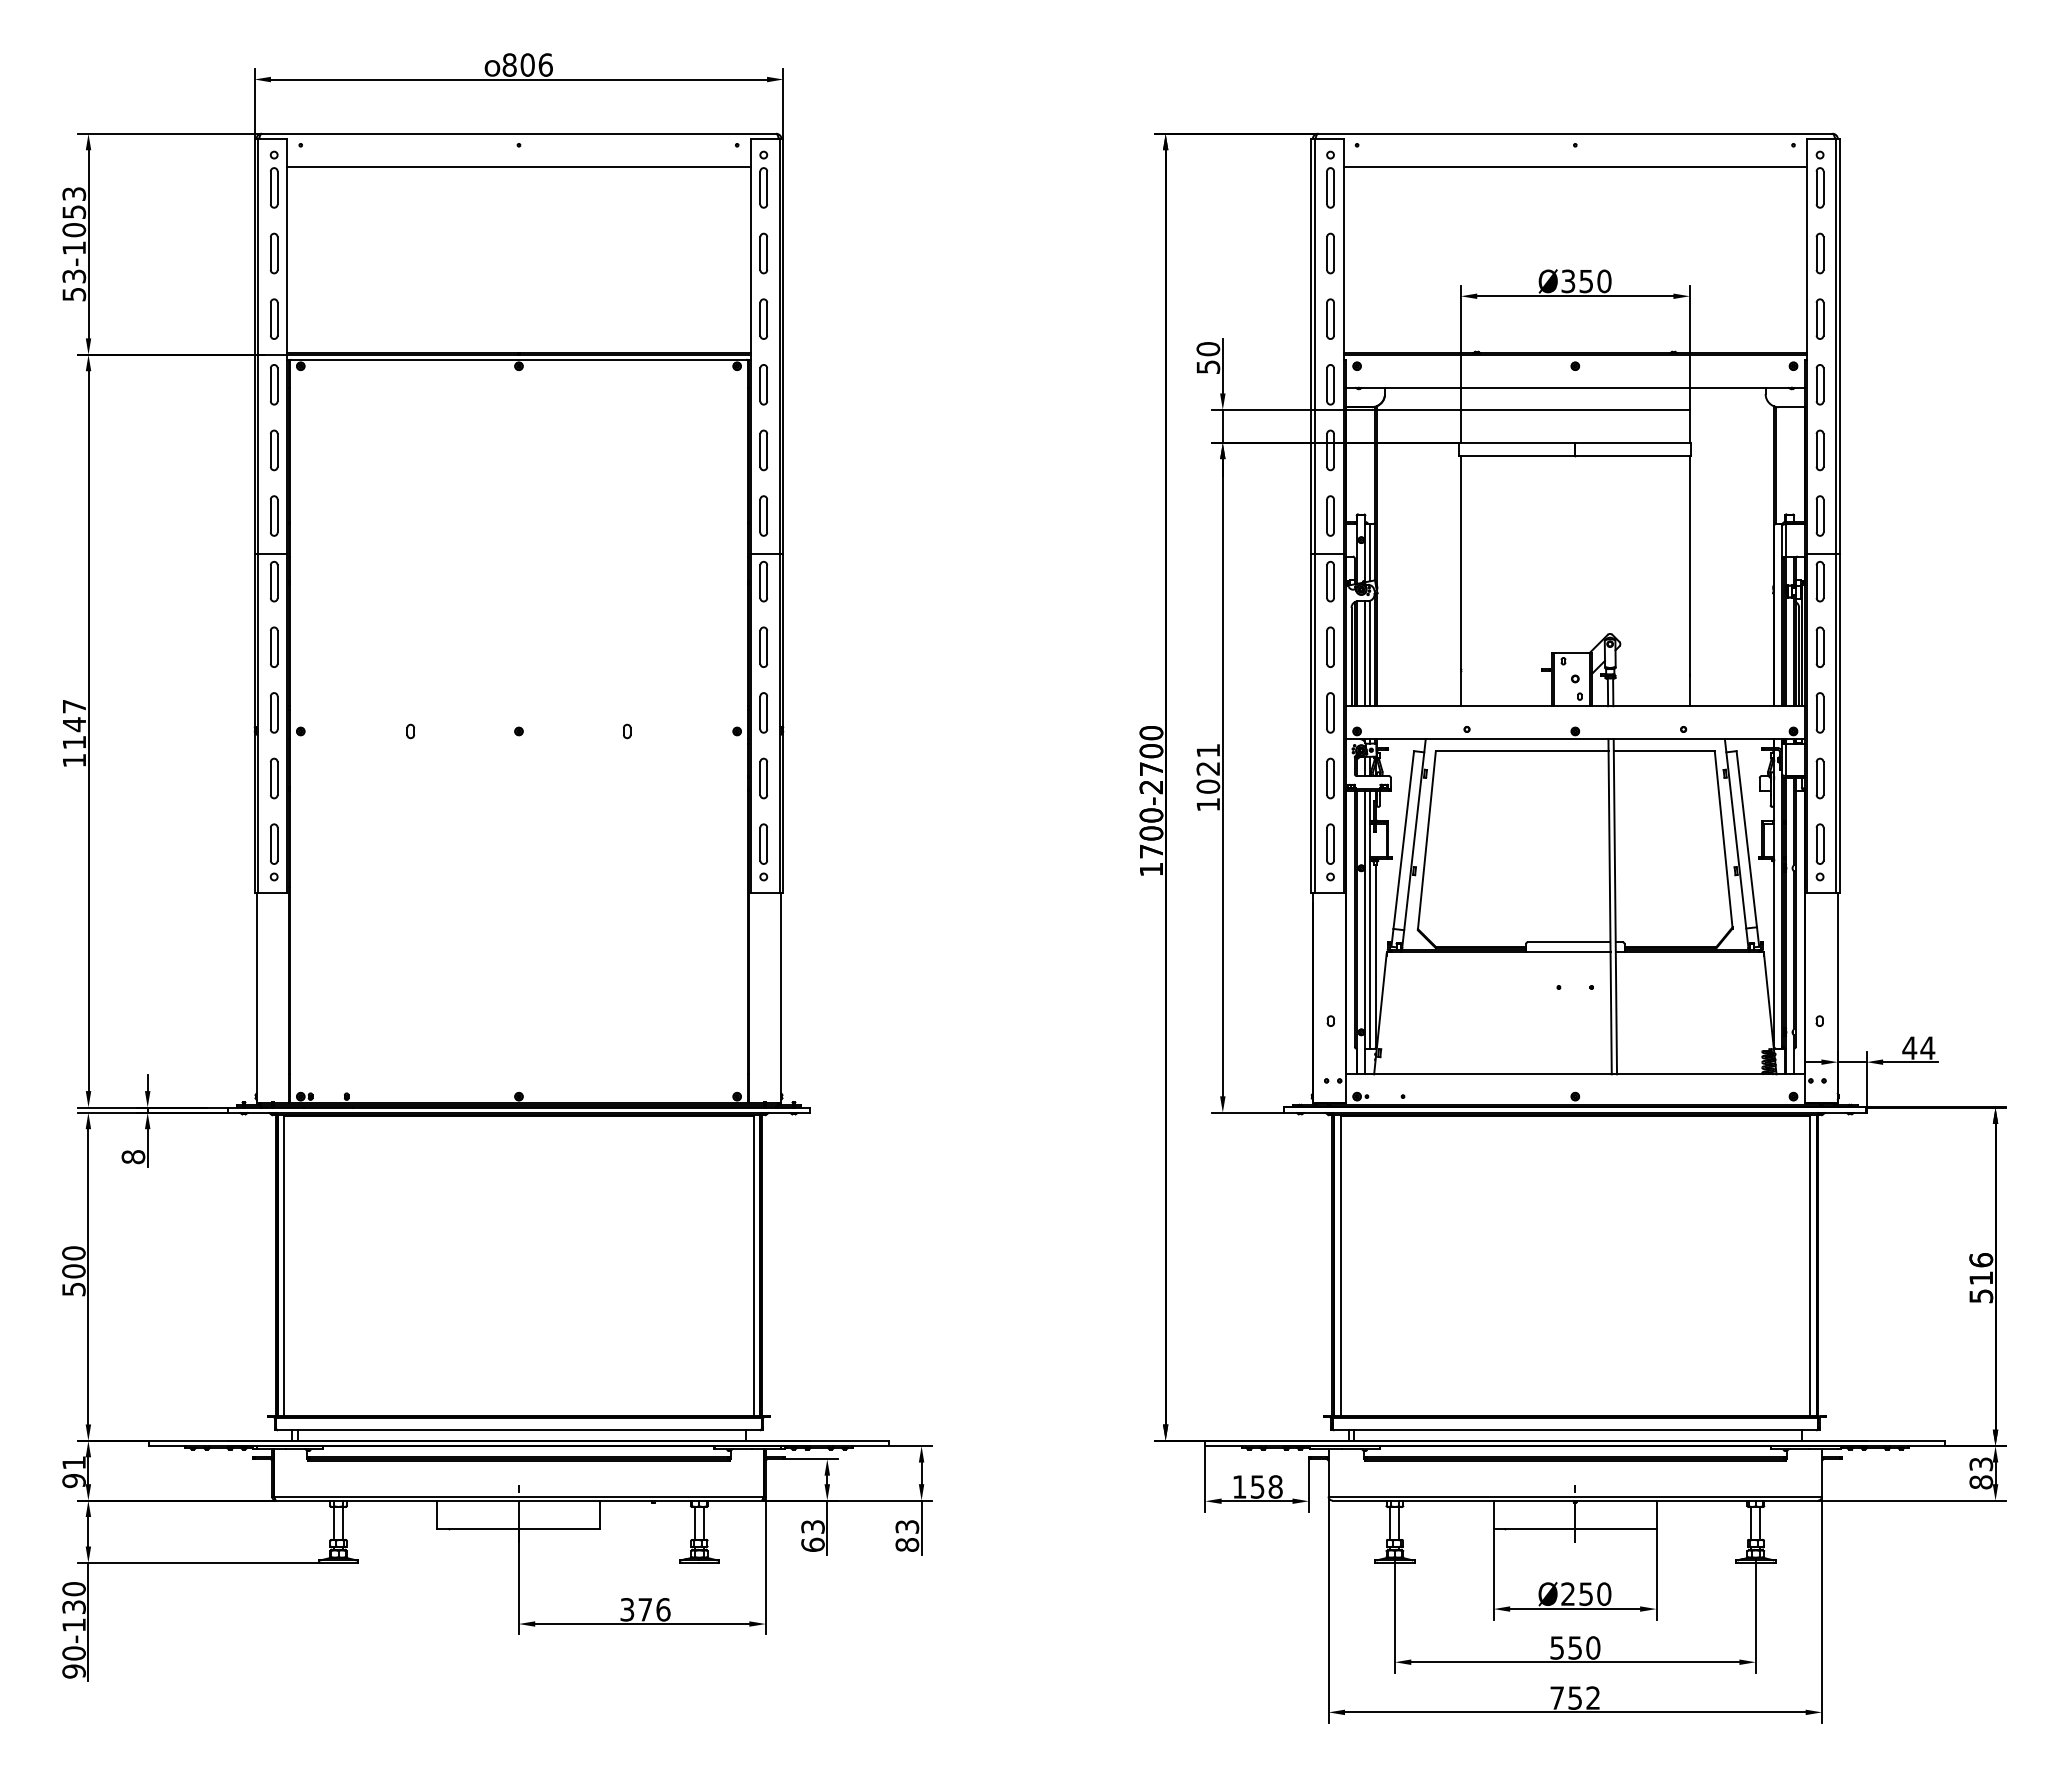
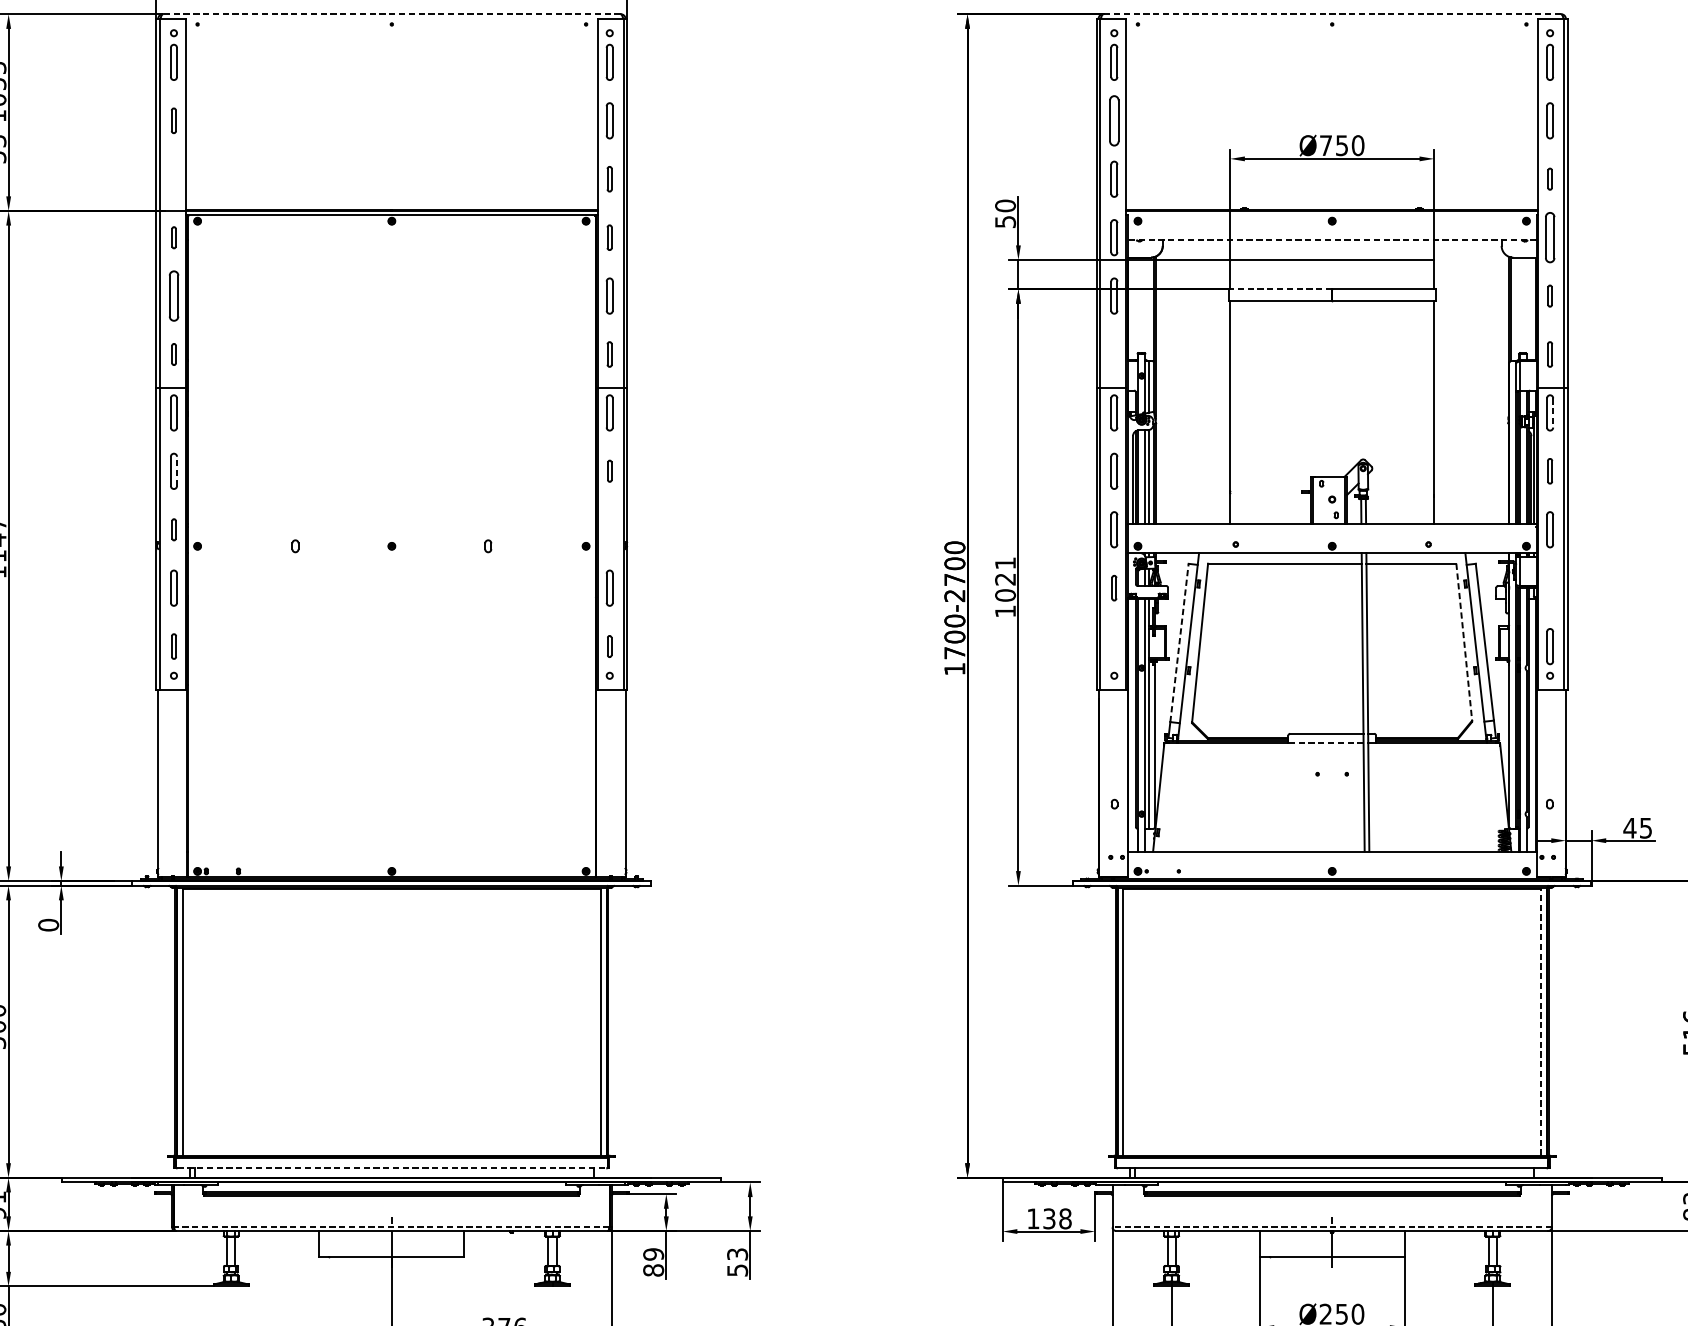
line: (519, 133) -> (392, 13), solid -> dashed
line: (1575, 133) -> (1332, 13), solid -> dashed
line: (518, 166) -> (391, 43), removed
line: (1574, 166) -> (1331, 43), removed
part: (273, 253) -> (173, 120), size x0.7
part: (1330, 253) -> (1114, 120), size x1.4
text: (1568, 281) -> (1326, 145), Ø350 -> Ø750
part: (274, 318) -> (174, 178), removed
part: (763, 318) -> (609, 178), size x0.7
part: (1819, 318) -> (1549, 178), size x0.6
part: (274, 384) -> (174, 237), size x0.6
part: (763, 384) -> (609, 237), size x0.7
part: (1819, 384) -> (1549, 237), size x1.4
line: (1575, 387) -> (1332, 240), solid -> dashed
line: (1516, 442) -> (1279, 289), solid -> dashed
part: (273, 450) -> (173, 296), size x1.4
part: (1819, 450) -> (1549, 296), size x0.6
part: (274, 515) -> (174, 354), size x0.6
part: (763, 515) -> (609, 354), size x0.7
part: (1330, 515) -> (1114, 354), removed
part: (1819, 515) -> (1549, 354), size x0.7
line: (1823, 582) -> (1553, 413), solid -> dashed
line: (277, 646) -> (176, 470), solid -> dashed
part: (763, 646) -> (609, 470), size x0.6
part: (1819, 646) -> (1549, 470), size x0.7
part: (274, 712) -> (174, 529), size x0.6
part: (763, 712) -> (609, 529), removed
part: (1330, 778) -> (1114, 588), size x0.7
part: (1819, 778) -> (1549, 588), removed
line: (1403, 839) -> (1179, 642), solid -> dashed
line: (1723, 839) -> (1464, 642), solid -> dashed
part: (274, 843) -> (174, 646), size x0.7
part: (763, 843) -> (609, 646), size x0.6
part: (1330, 843) -> (1114, 646), removed
line: (1567, 951) -> (1325, 742), solid -> dashed
text: (1927, 1047) -> (1645, 827), 44 -> 45
text: (133, 1157) -> (48, 925), 8 -> 0
line: (1809, 1266) -> (1540, 1022), solid -> dashed
line: (519, 1430) -> (392, 1168), solid -> dashed
text: (1257, 1486) -> (1049, 1218), 158 -> 138
line: (519, 1496) -> (392, 1227), solid -> dashed
line: (1575, 1496) -> (1332, 1227), solid -> dashed
text: (812, 1535) -> (653, 1262), 63 -> 89
text: (907, 1544) -> (737, 1270), 83 -> 53

